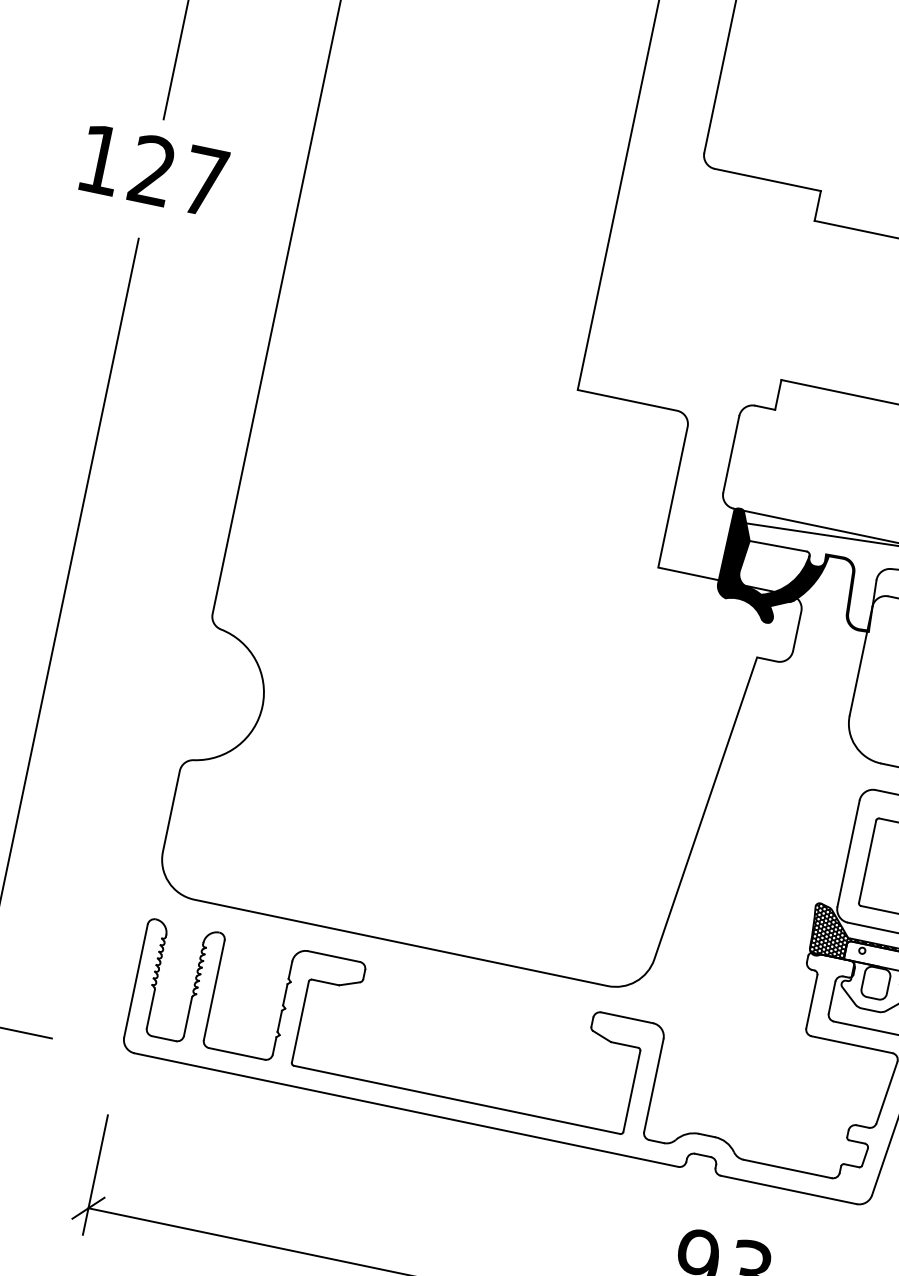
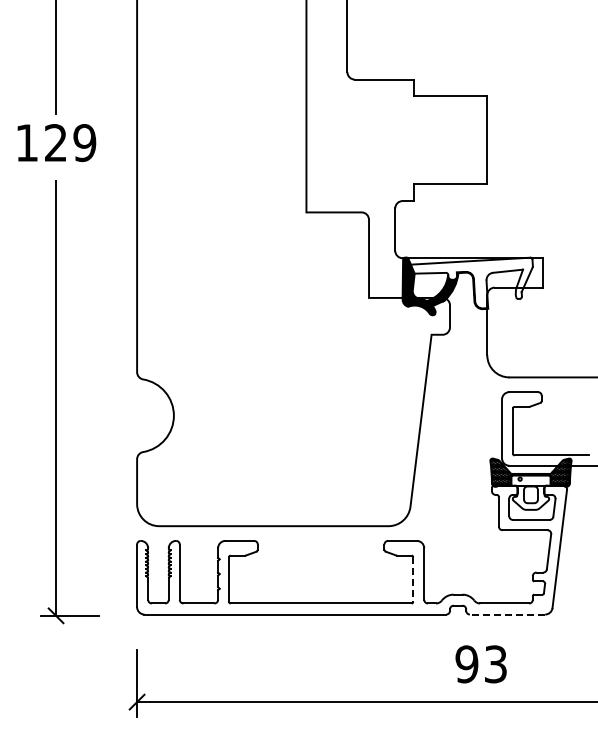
text: (203, 182) -> (84, 143), 127 -> 129
line: (632, 1093) -> (413, 580), solid -> dashed
line: (788, 1189) -> (507, 614), solid -> dashed

